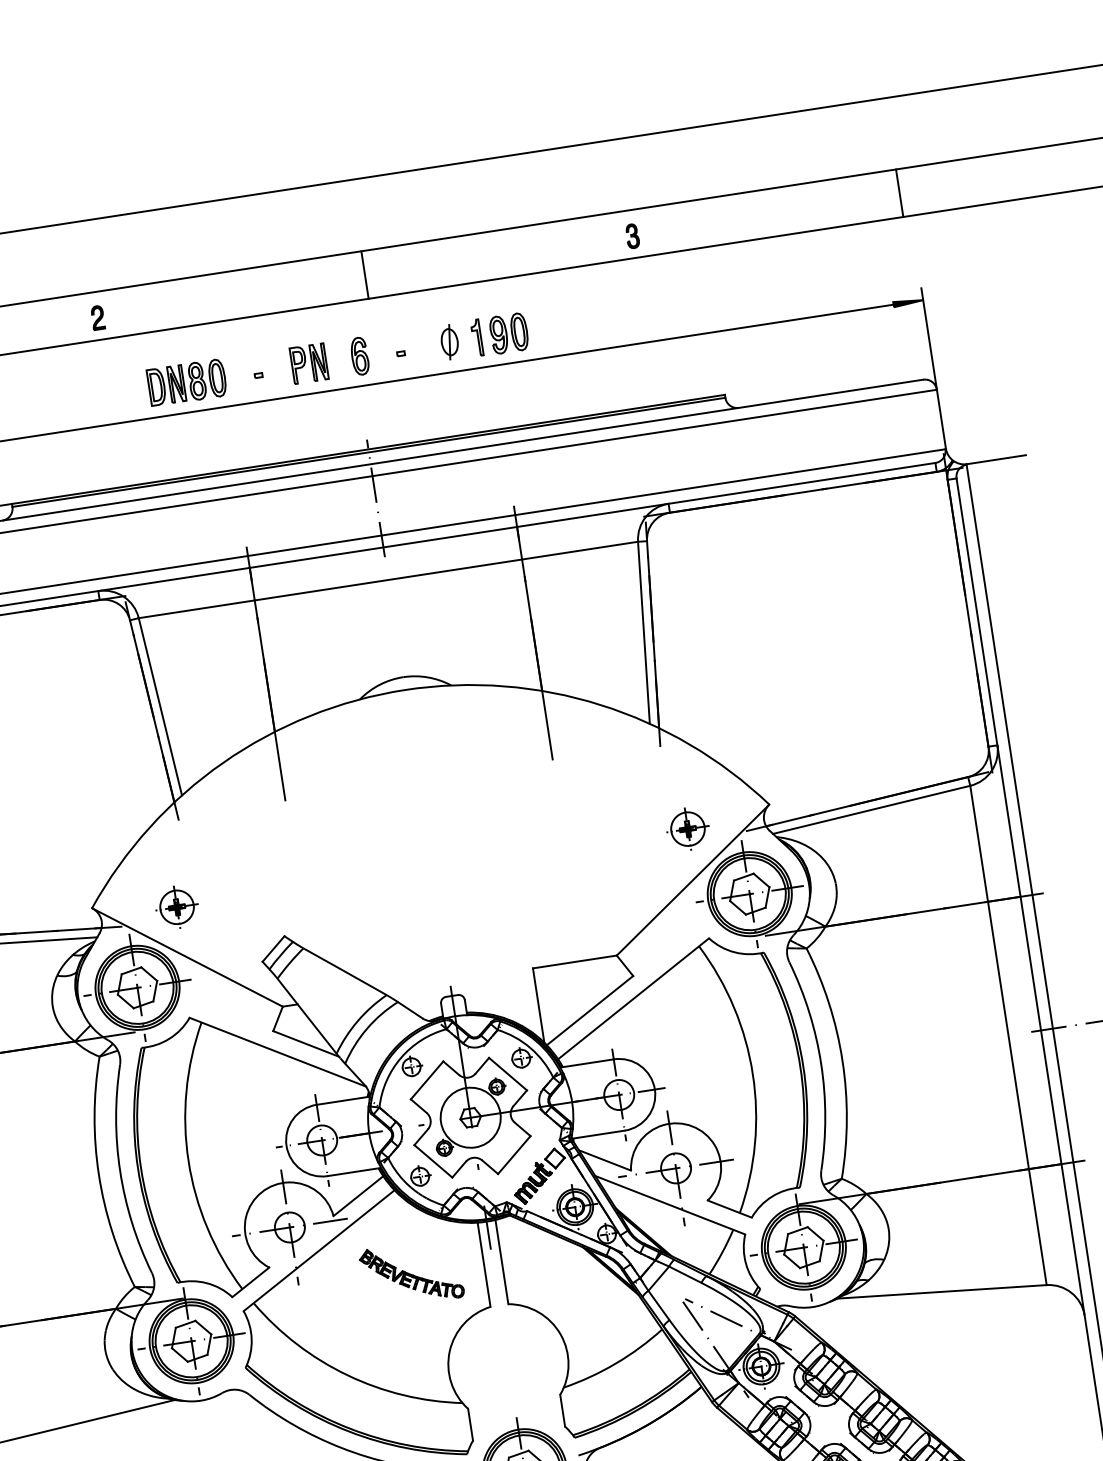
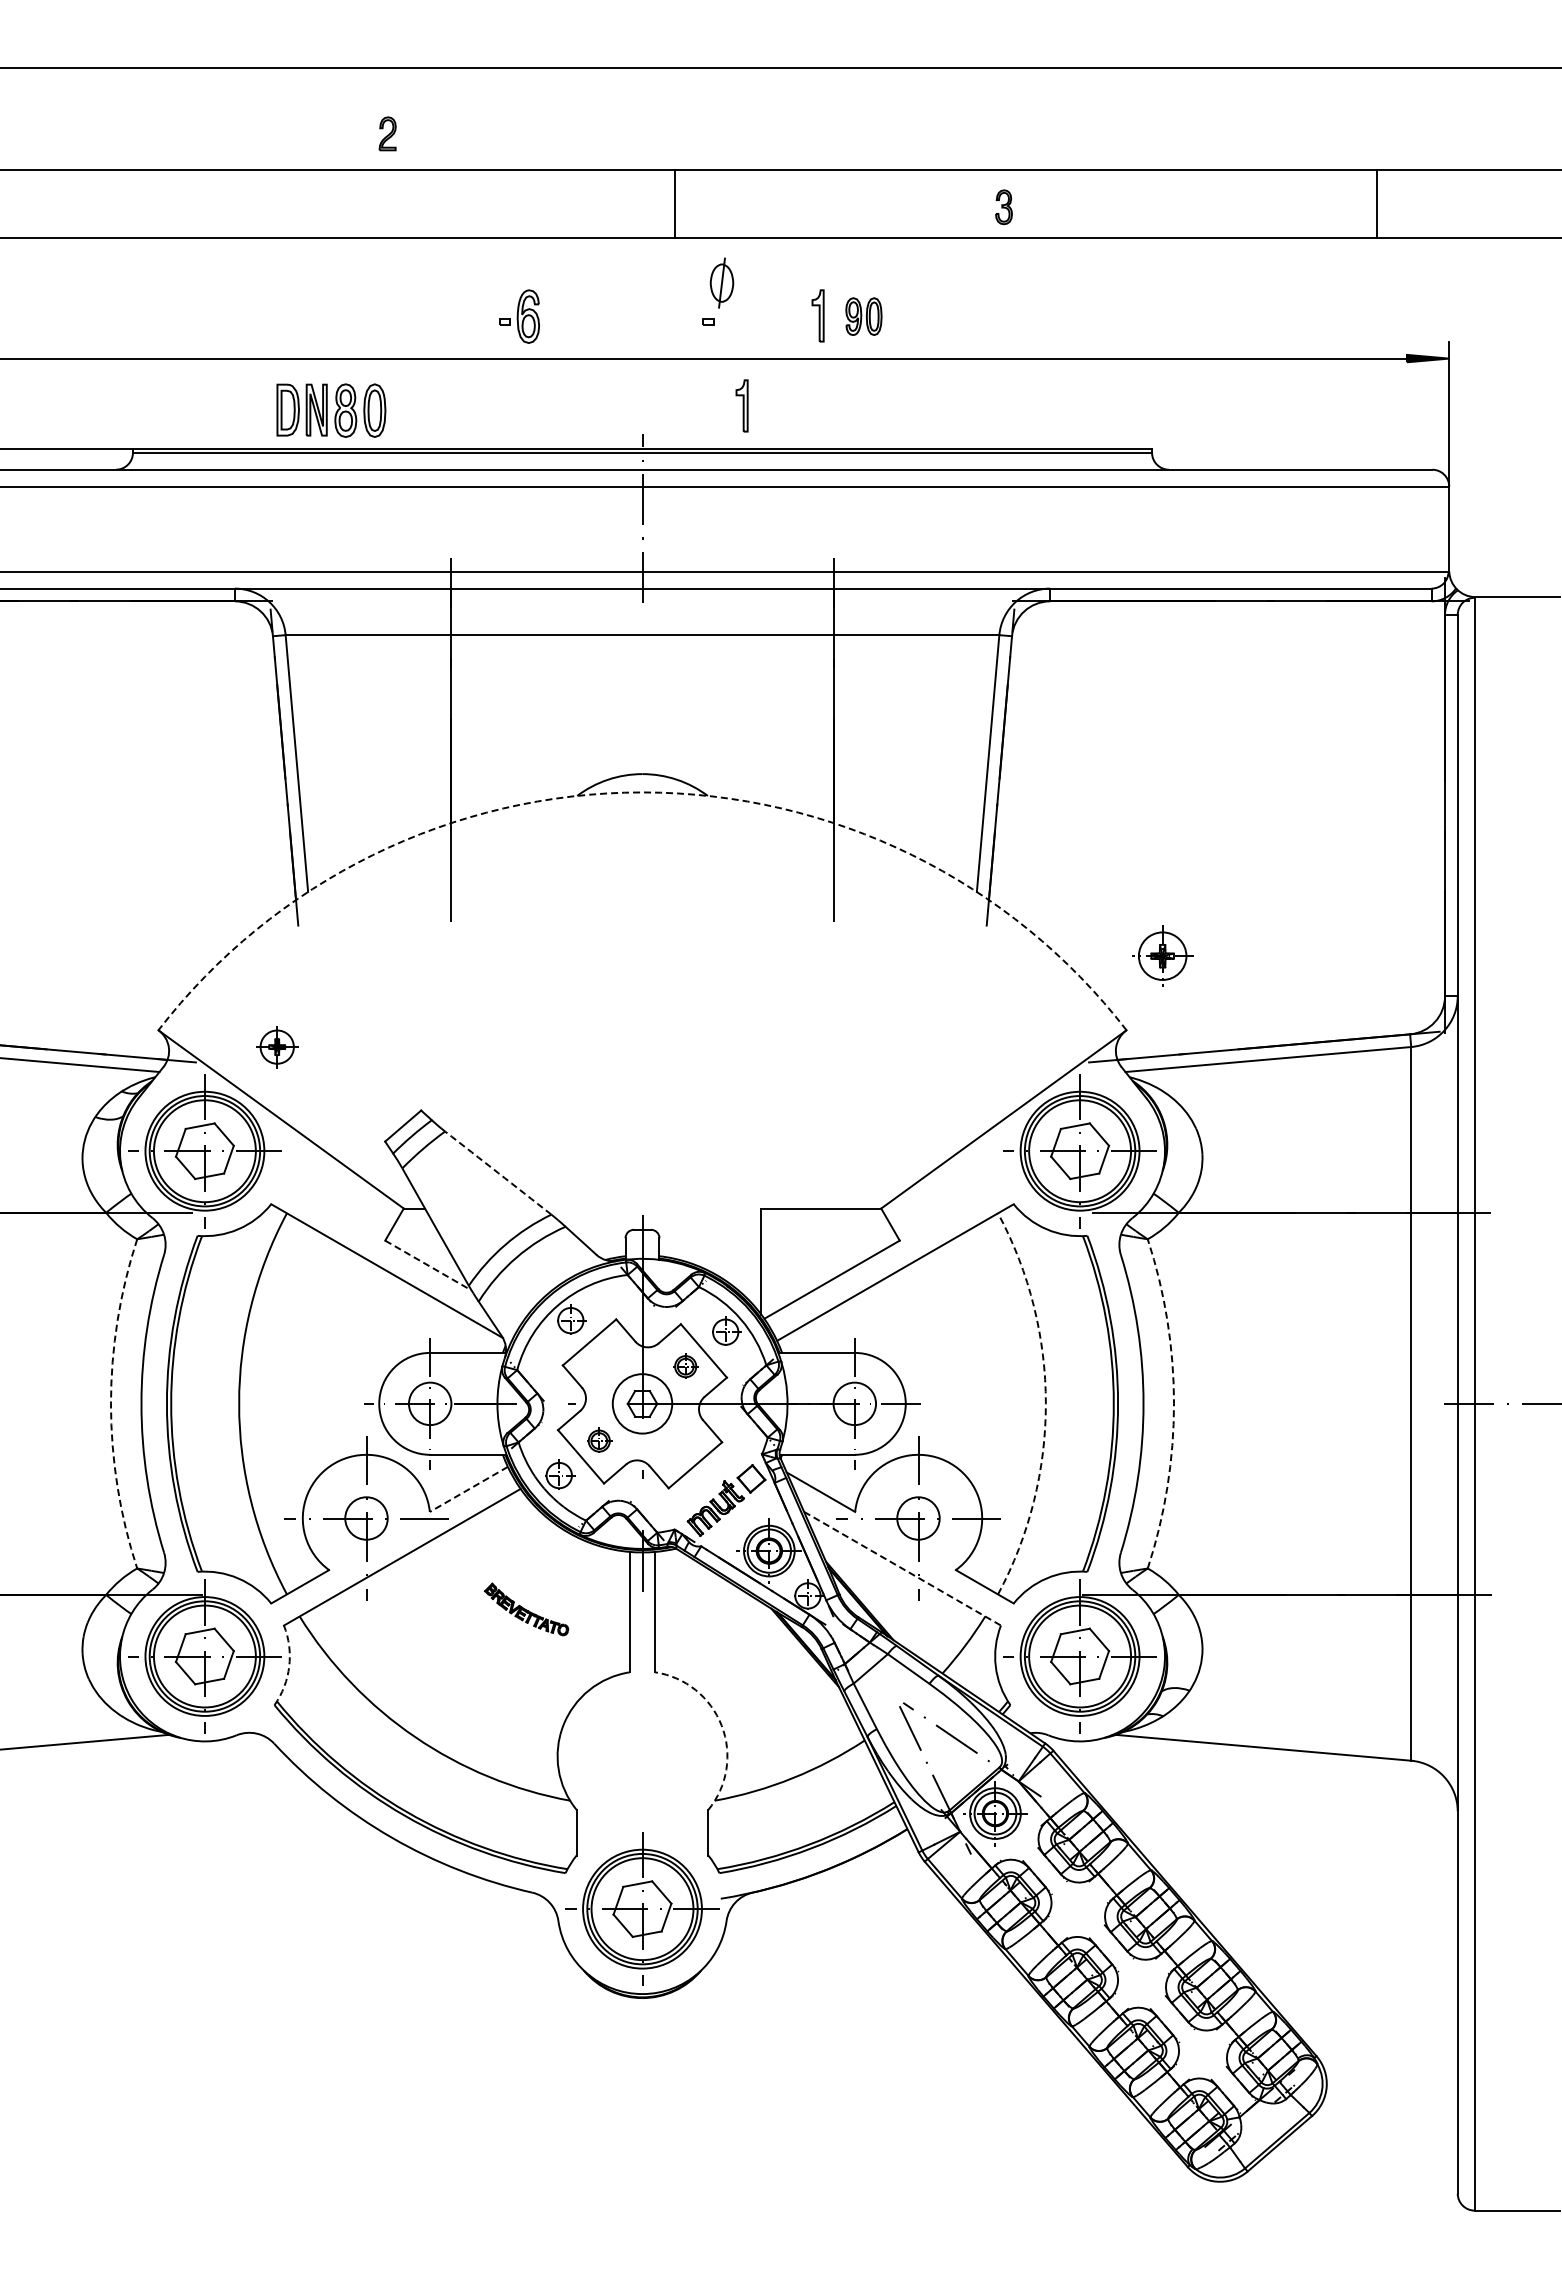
line: (899, 193) -> (1377, 204), moved
part: (632, 236) -> (1003, 207), moved
part: (97, 317) -> (387, 133), moved
part: (508, 333) -> (863, 316), size x0.7
part: (449, 341) -> (721, 282), moved
part: (359, 356) -> (527, 316), moved
part: (309, 363) -> (578, 315), removed
part: (187, 382) -> (331, 410), moved
part: (433, 408) -> (741, 405), added
arc: (405, 690) -> (642, 792), solid -> dashed
part: (687, 828) -> (1162, 955), moved
part: (176, 906) -> (276, 1046), size x0.7
arc: (345, 972) -> (498, 1173), solid -> dashed
line: (306, 1043) -> (428, 1265), solid -> dashed
arc: (842, 1060) -> (1174, 1403), solid -> dashed
arc: (752, 1074) -> (1045, 1403), solid -> dashed
circle: (470, 1117) -> (642, 1403), size x0.7
arc: (98, 1174) -> (110, 1403), solid -> dashed
line: (358, 1196) -> (468, 1489), solid -> dashed
line: (670, 1205) -> (902, 1568), solid -> dashed
part: (411, 1274) -> (526, 1609), size x0.6
arc: (560, 1334) -> (721, 1725), solid -> dashed
arc: (251, 1339) -> (289, 1666), solid -> dashed

